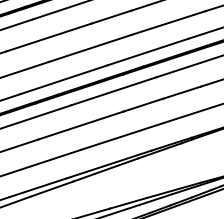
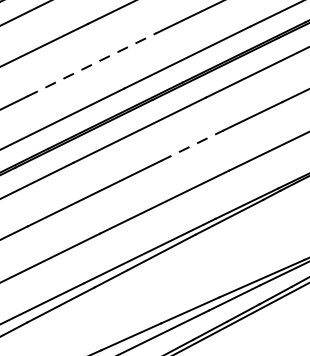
line: (90, 48) -> (92, 65), solid -> dashed
line: (143, 105) -> (192, 146), solid -> dashed

